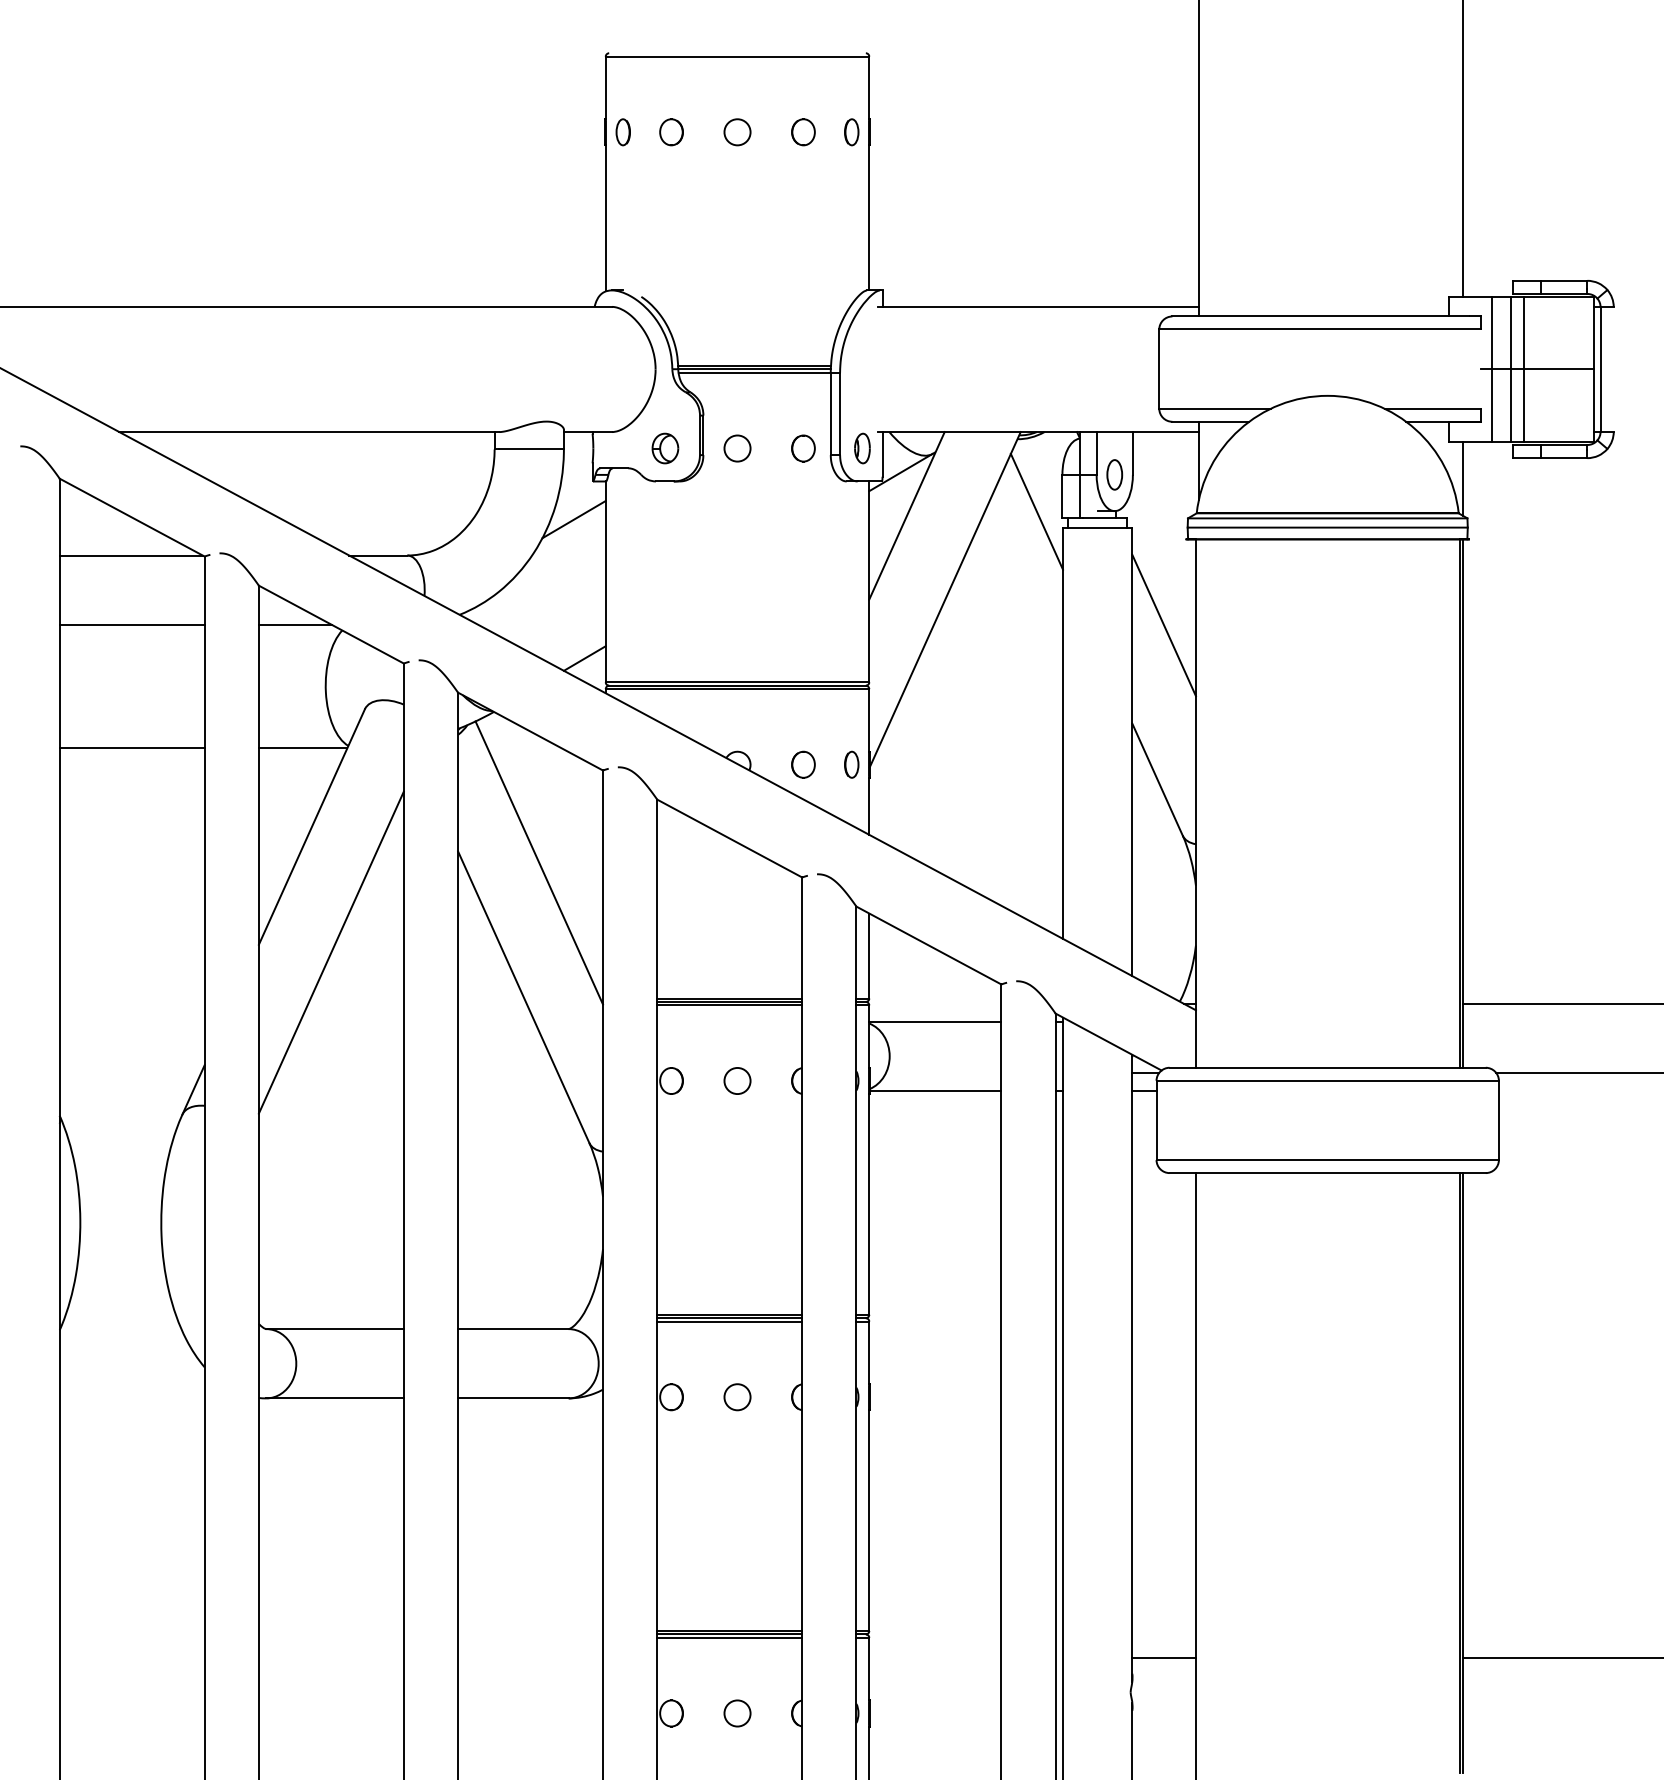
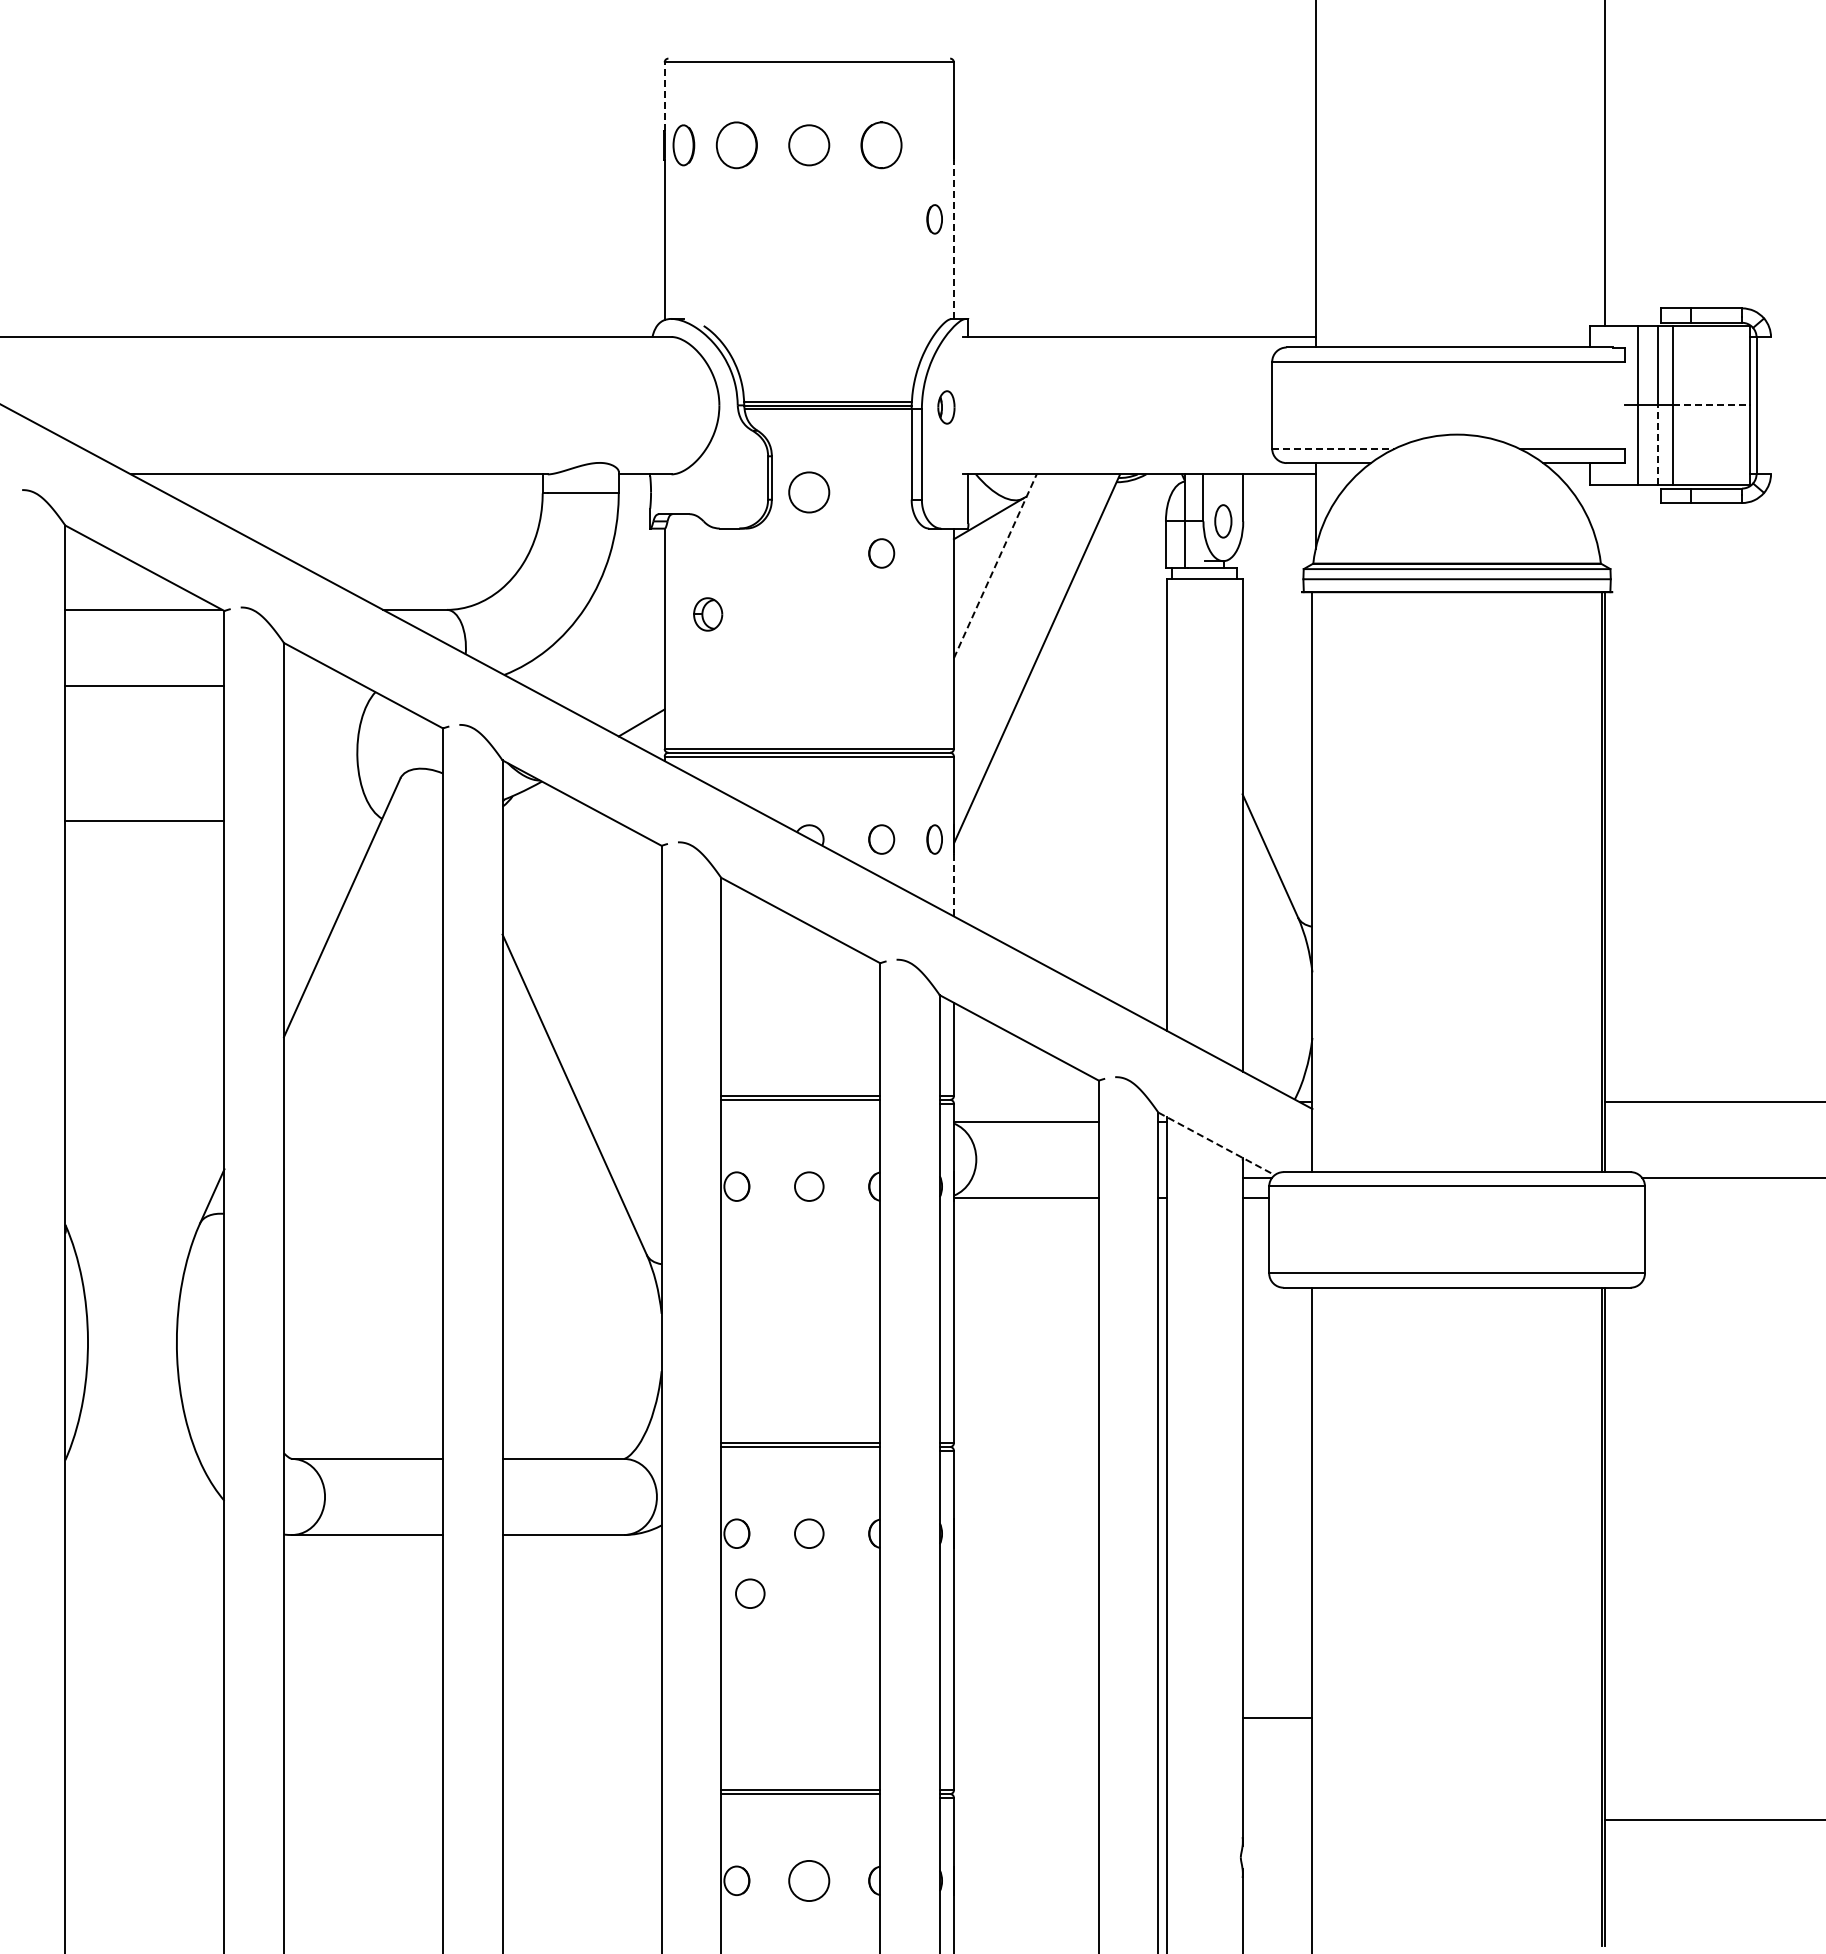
line: (605, 87) -> (664, 96), solid -> dashed
part: (622, 132) -> (683, 145), size x1.4
part: (671, 132) -> (736, 145), size x1.6
circle: (737, 132) -> (809, 145), size x1.4
part: (803, 132) -> (881, 145), size x1.6
part: (851, 132) -> (934, 219), moved
line: (868, 218) -> (953, 239), solid -> dashed
line: (1559, 369) -> (1711, 405), solid -> dashed
line: (1510, 405) -> (1657, 445), solid -> dashed
line: (1215, 408) -> (1333, 448), solid -> dashed
part: (665, 448) -> (708, 614), moved
circle: (737, 448) -> (809, 492), size x1.4
part: (803, 448) -> (881, 553), moved
part: (862, 448) -> (946, 407), moved
line: (1462, 477) -> (1605, 524), removed
line: (1036, 511) -> (1137, 561), removed
line: (907, 515) -> (995, 566), solid -> dashed
line: (573, 519) -> (629, 570), removed
line: (294, 624) -> (323, 685), removed
line: (1164, 625) -> (1277, 686), removed
line: (303, 748) -> (332, 821), removed
line: (868, 805) -> (953, 884), solid -> dashed
line: (539, 863) -> (591, 947), removed
line: (331, 952) -> (363, 1045), removed
line: (729, 1005) -> (800, 1103), removed
line: (1109, 1042) -> (1217, 1144), solid -> dashed
line: (729, 1321) -> (800, 1450), removed
circle: (683, 1451) -> (750, 1593), added
line: (729, 1637) -> (800, 1797), removed
line: (1164, 1657) -> (1277, 1717), moved
circle: (737, 1713) -> (809, 1880), size x1.4

